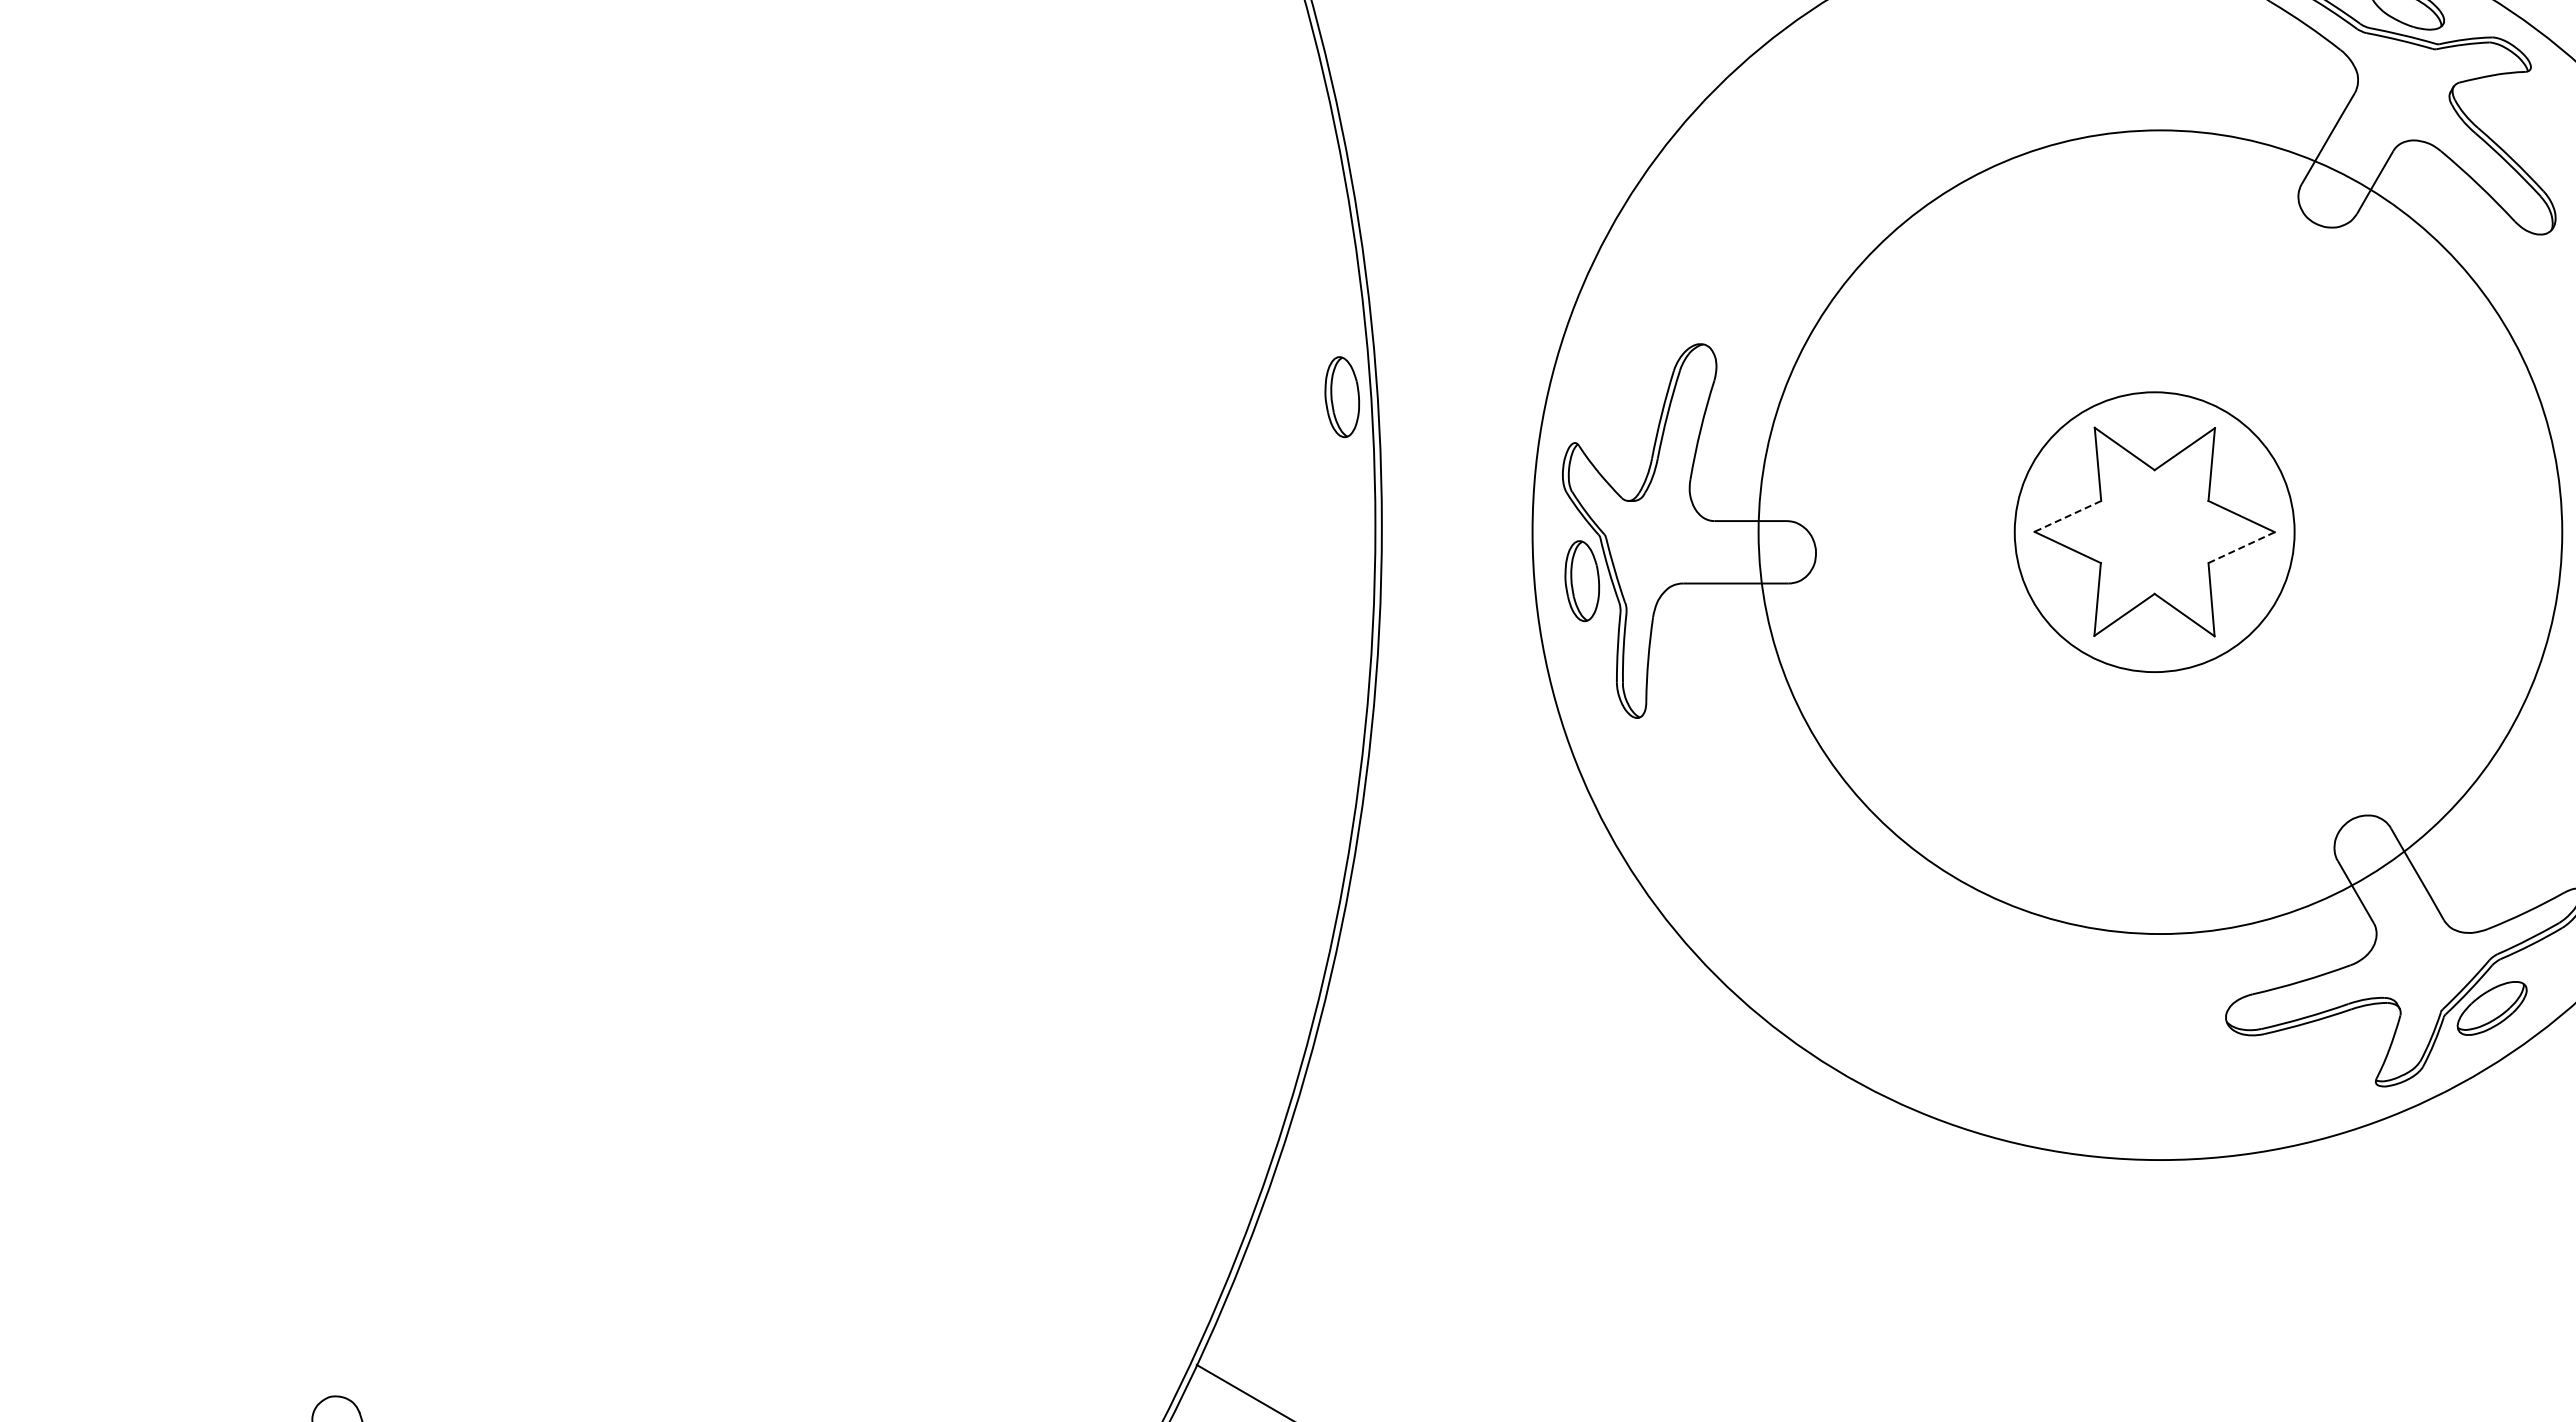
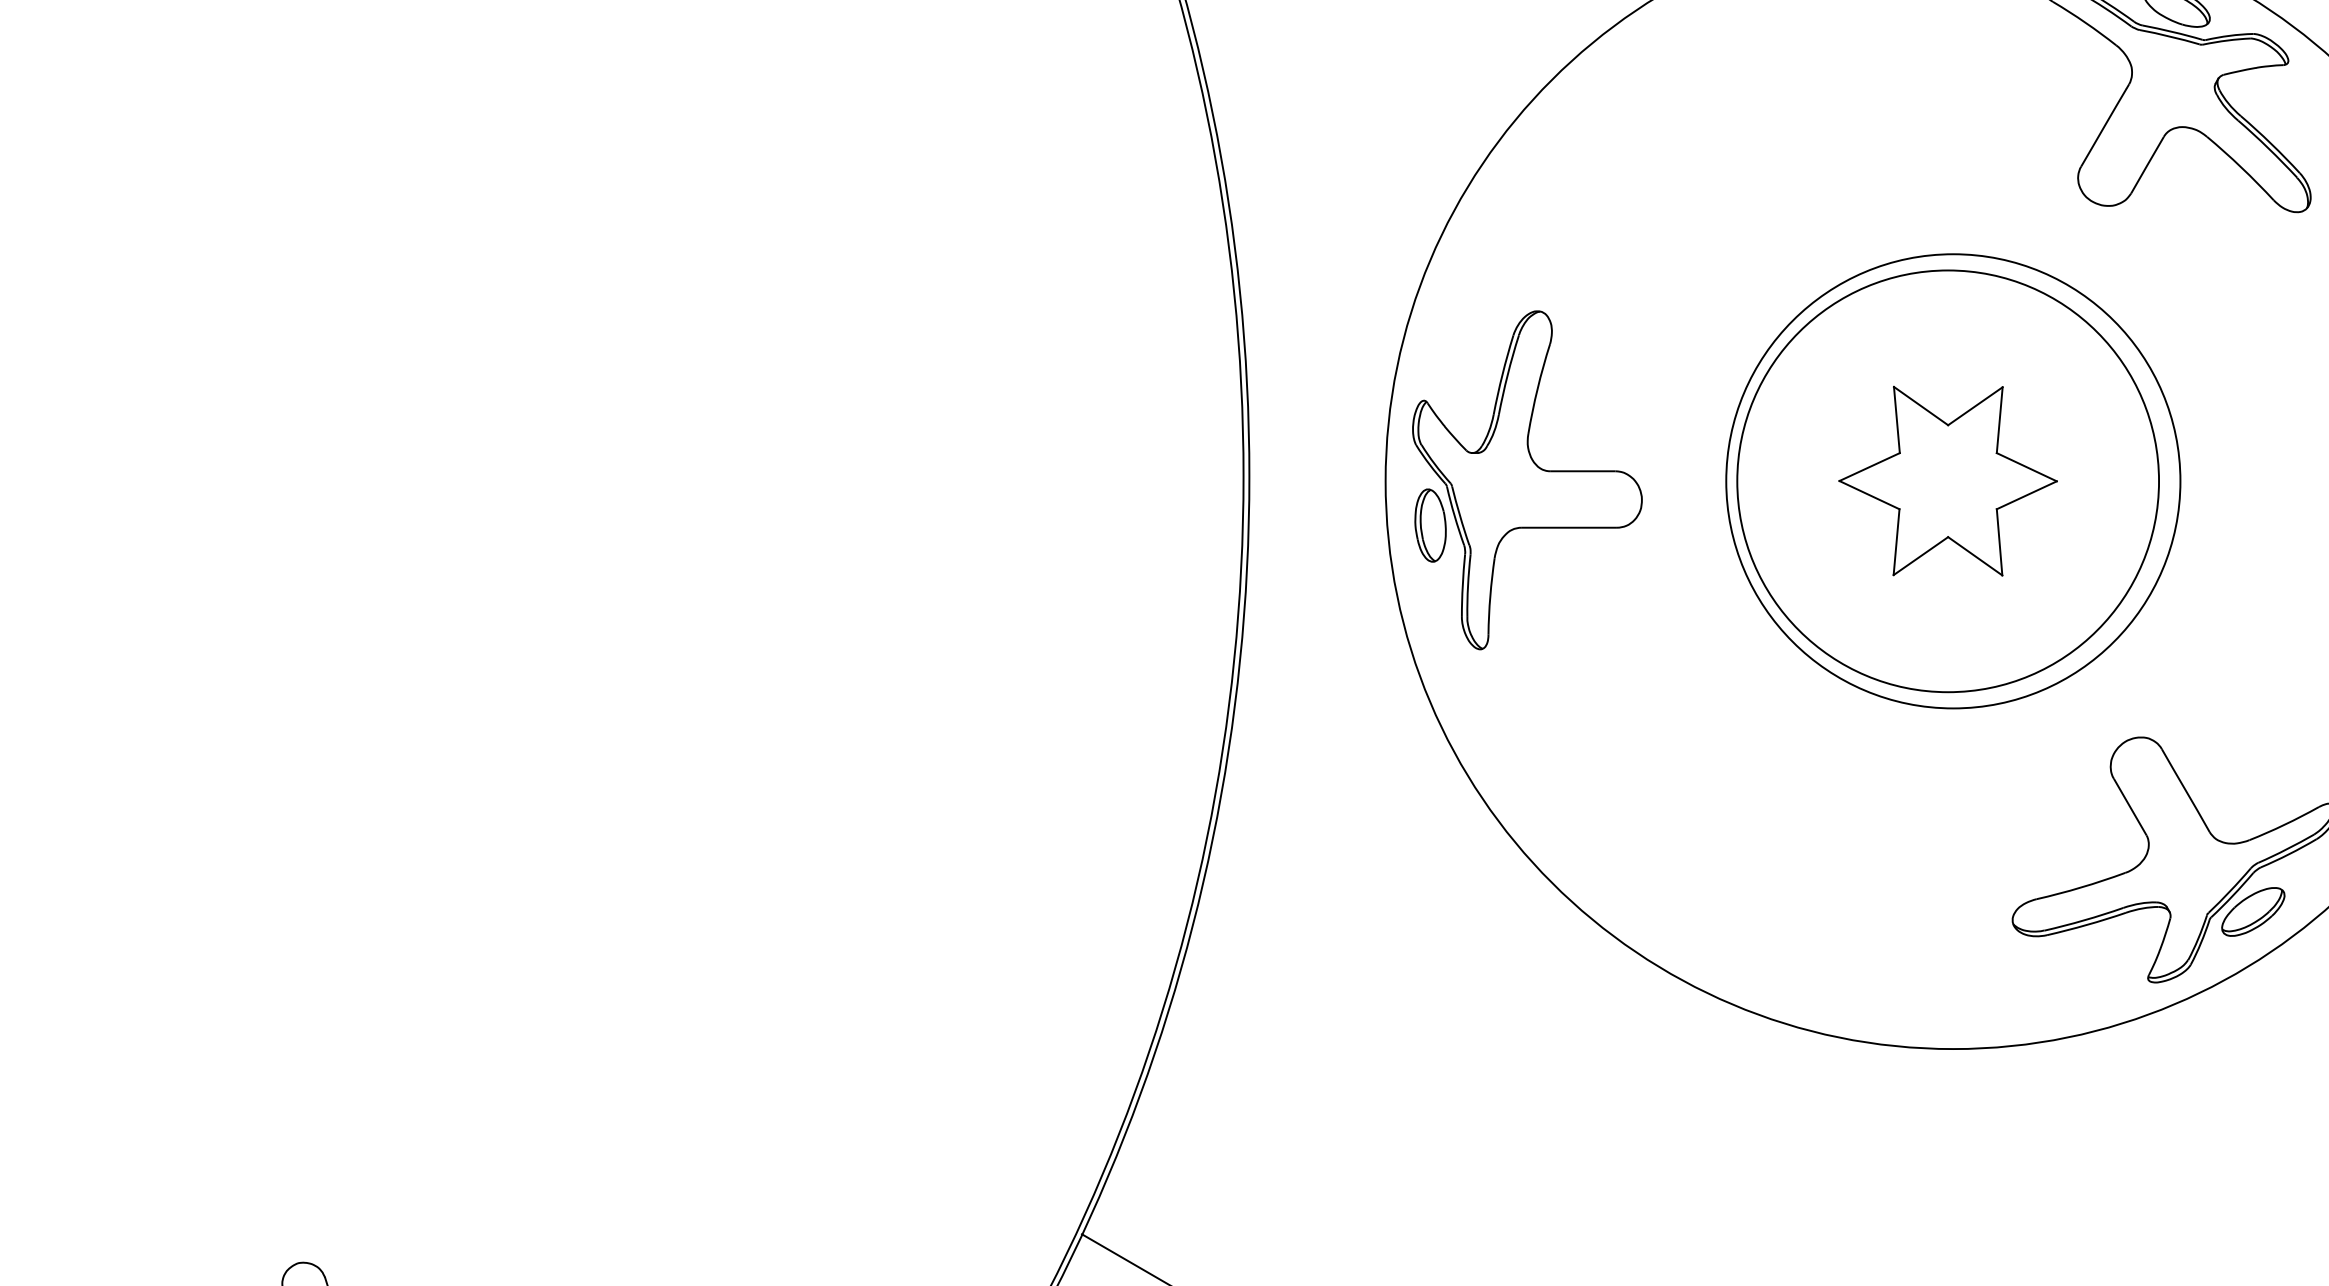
part: (1342, 397) -> (1213, 359), removed
line: (2067, 516) -> (1869, 467), dashed -> solid
circle: (2154, 532) -> (1947, 481), size x1.67
circle: (2160, 532) -> (1953, 481), size x0.62
line: (2241, 547) -> (2026, 495), dashed -> solid

